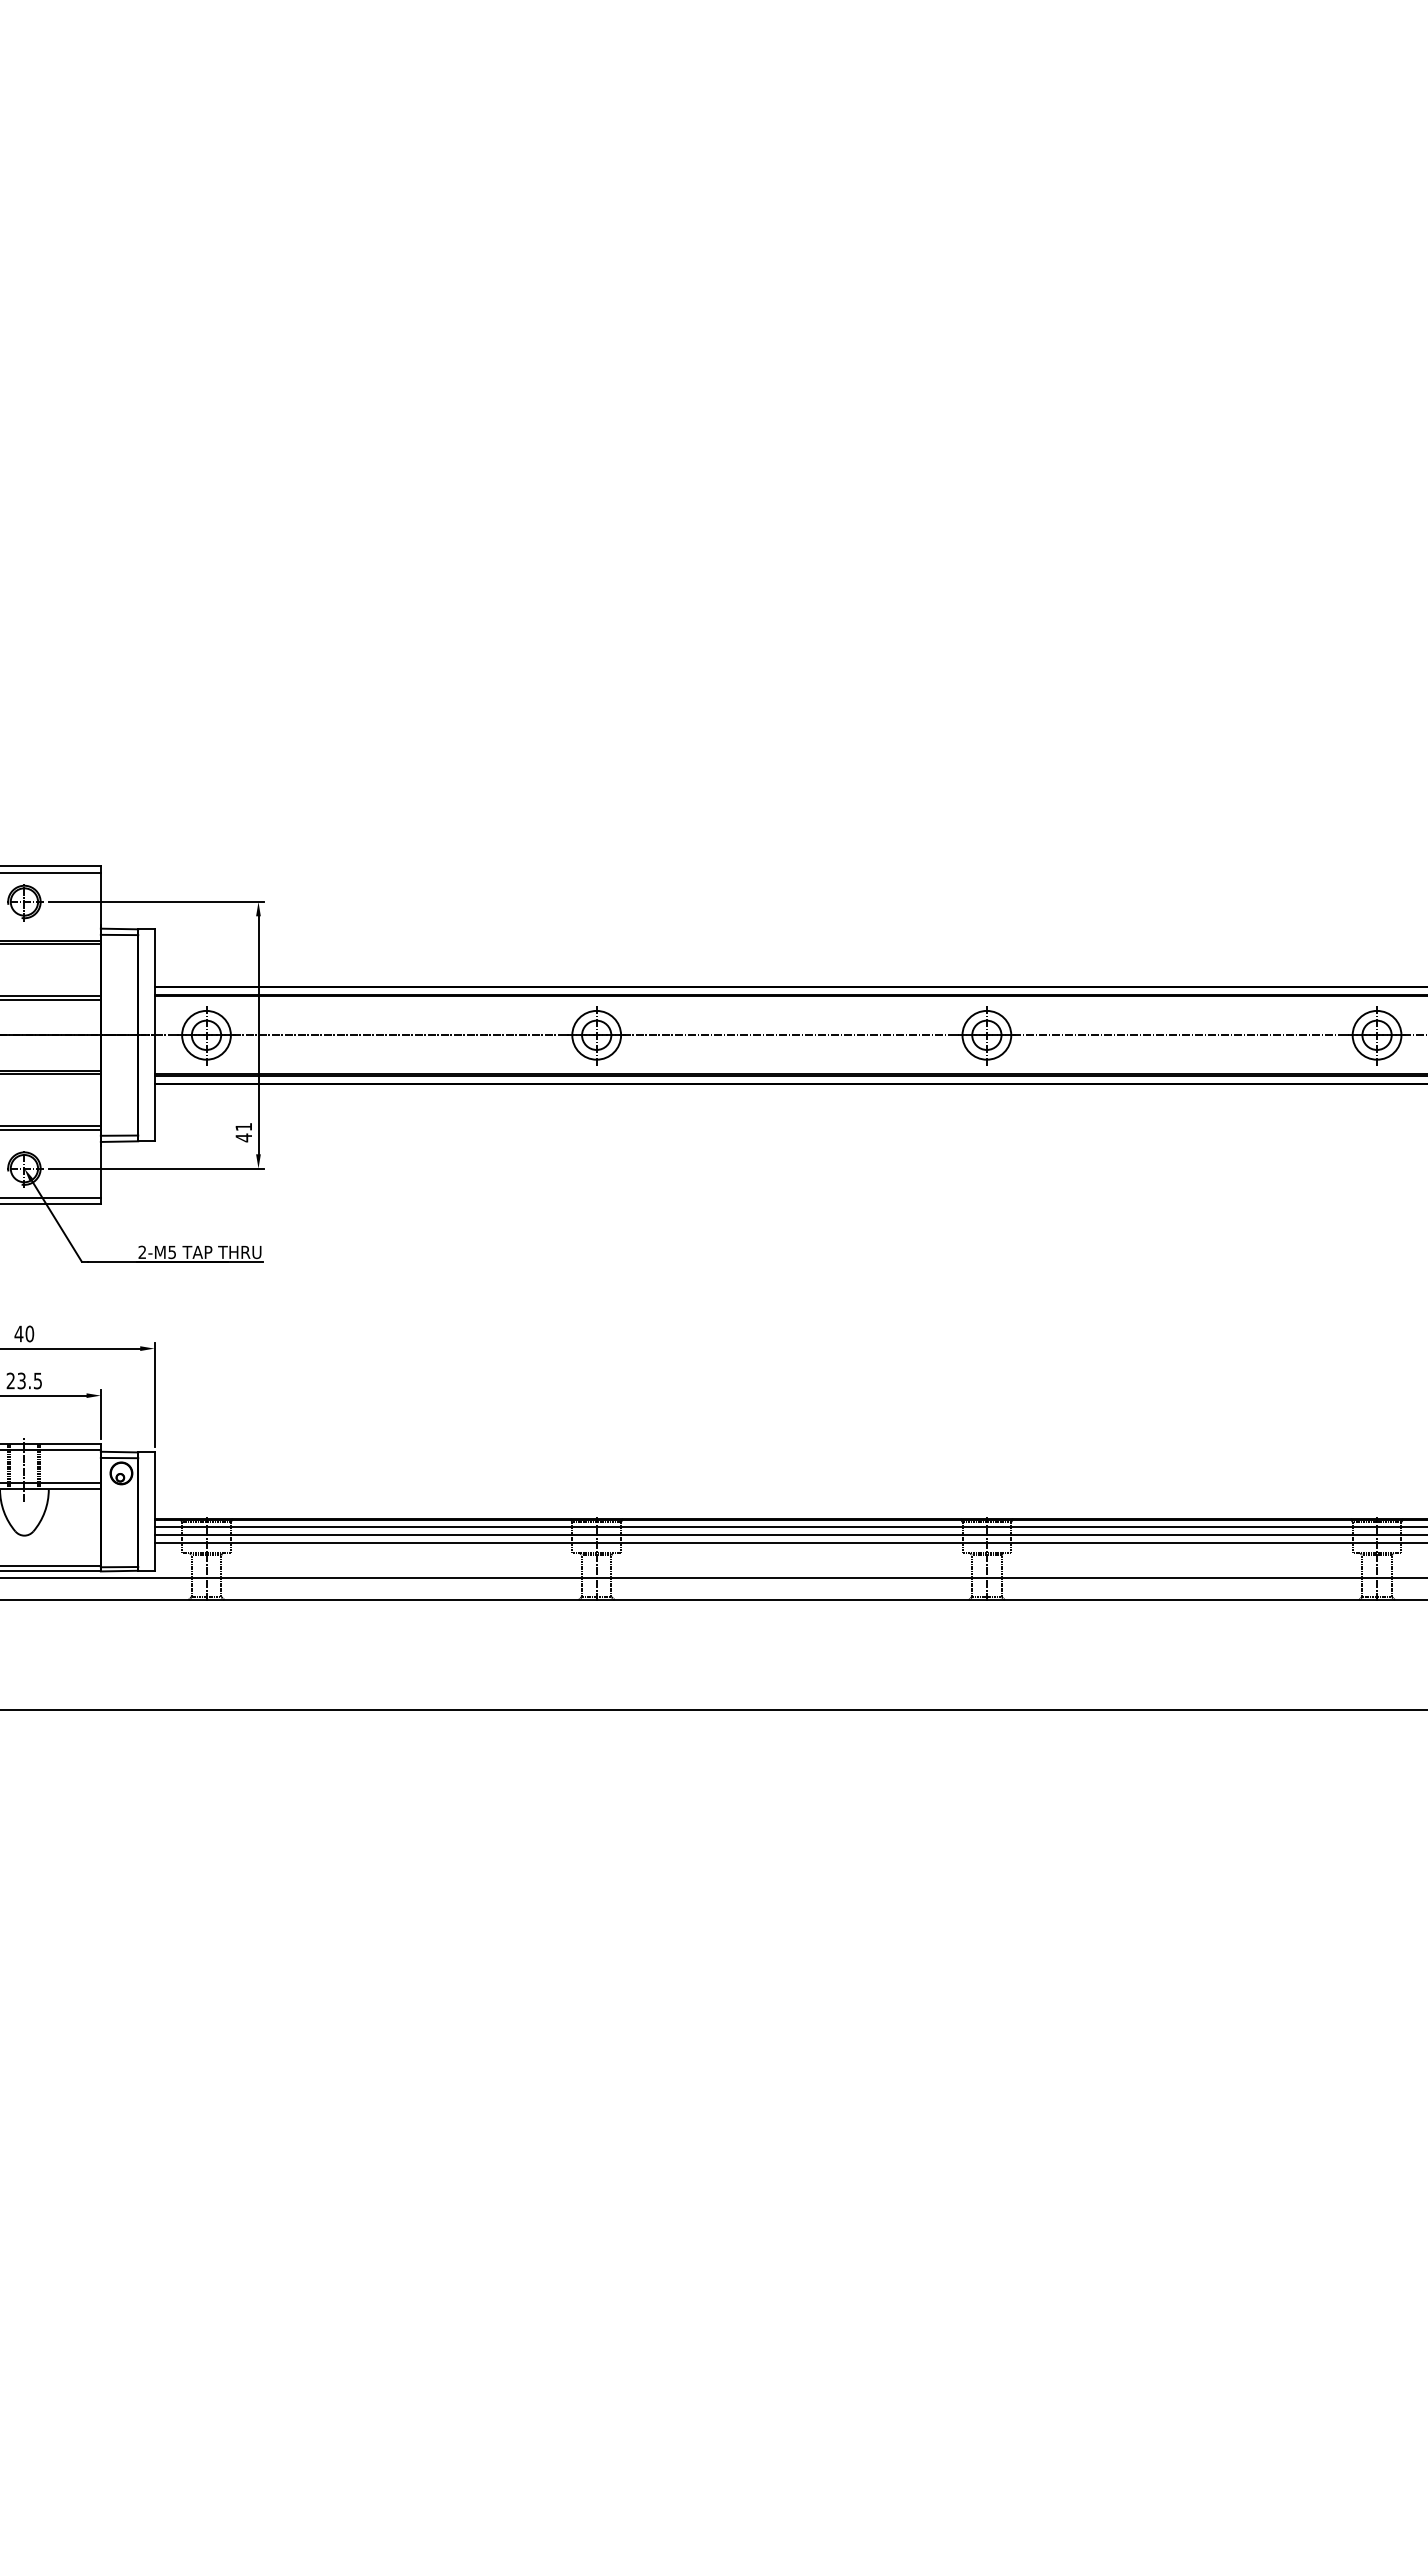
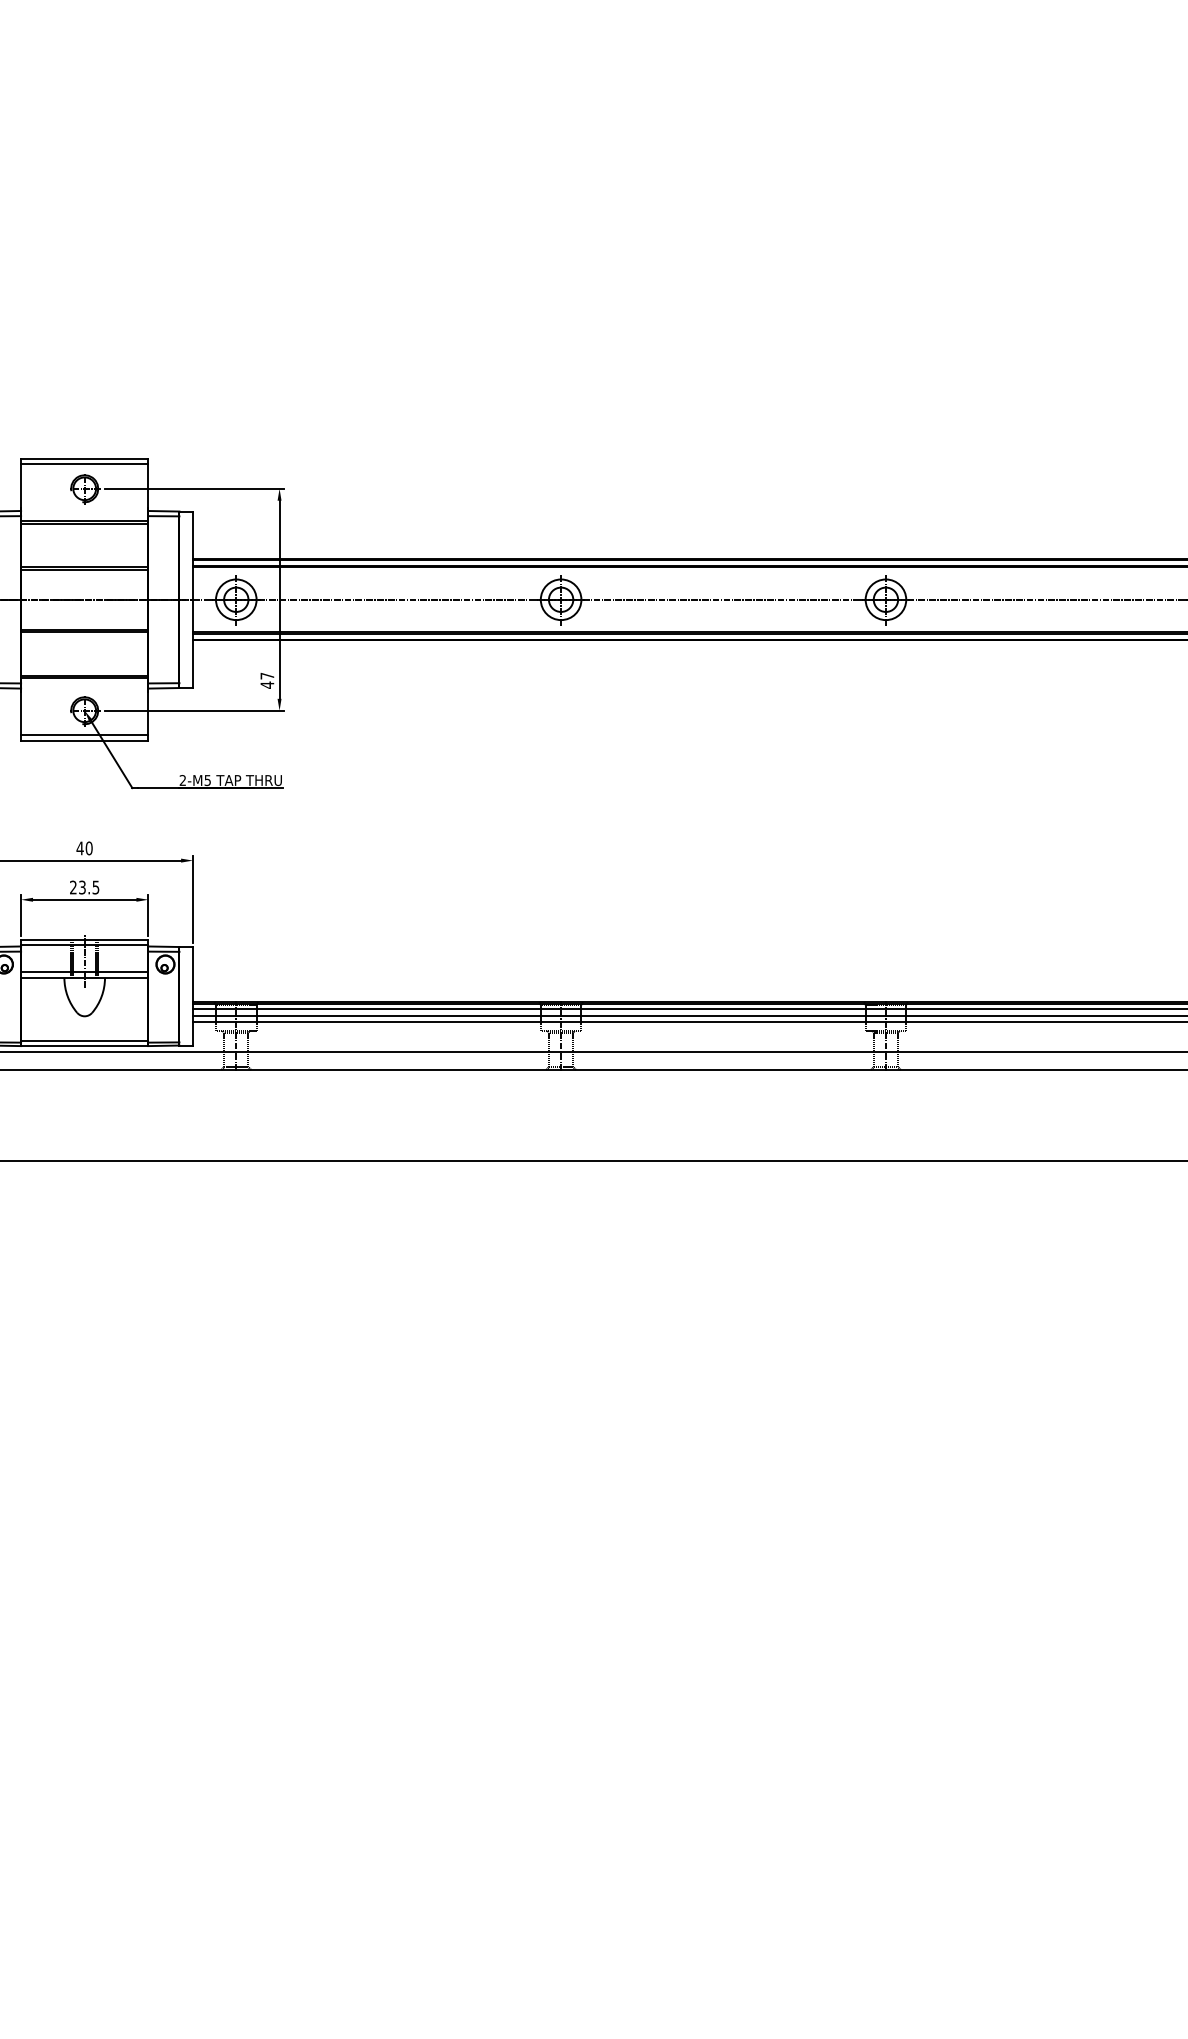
text: (243, 1126) -> (267, 675), 41 -> 47

